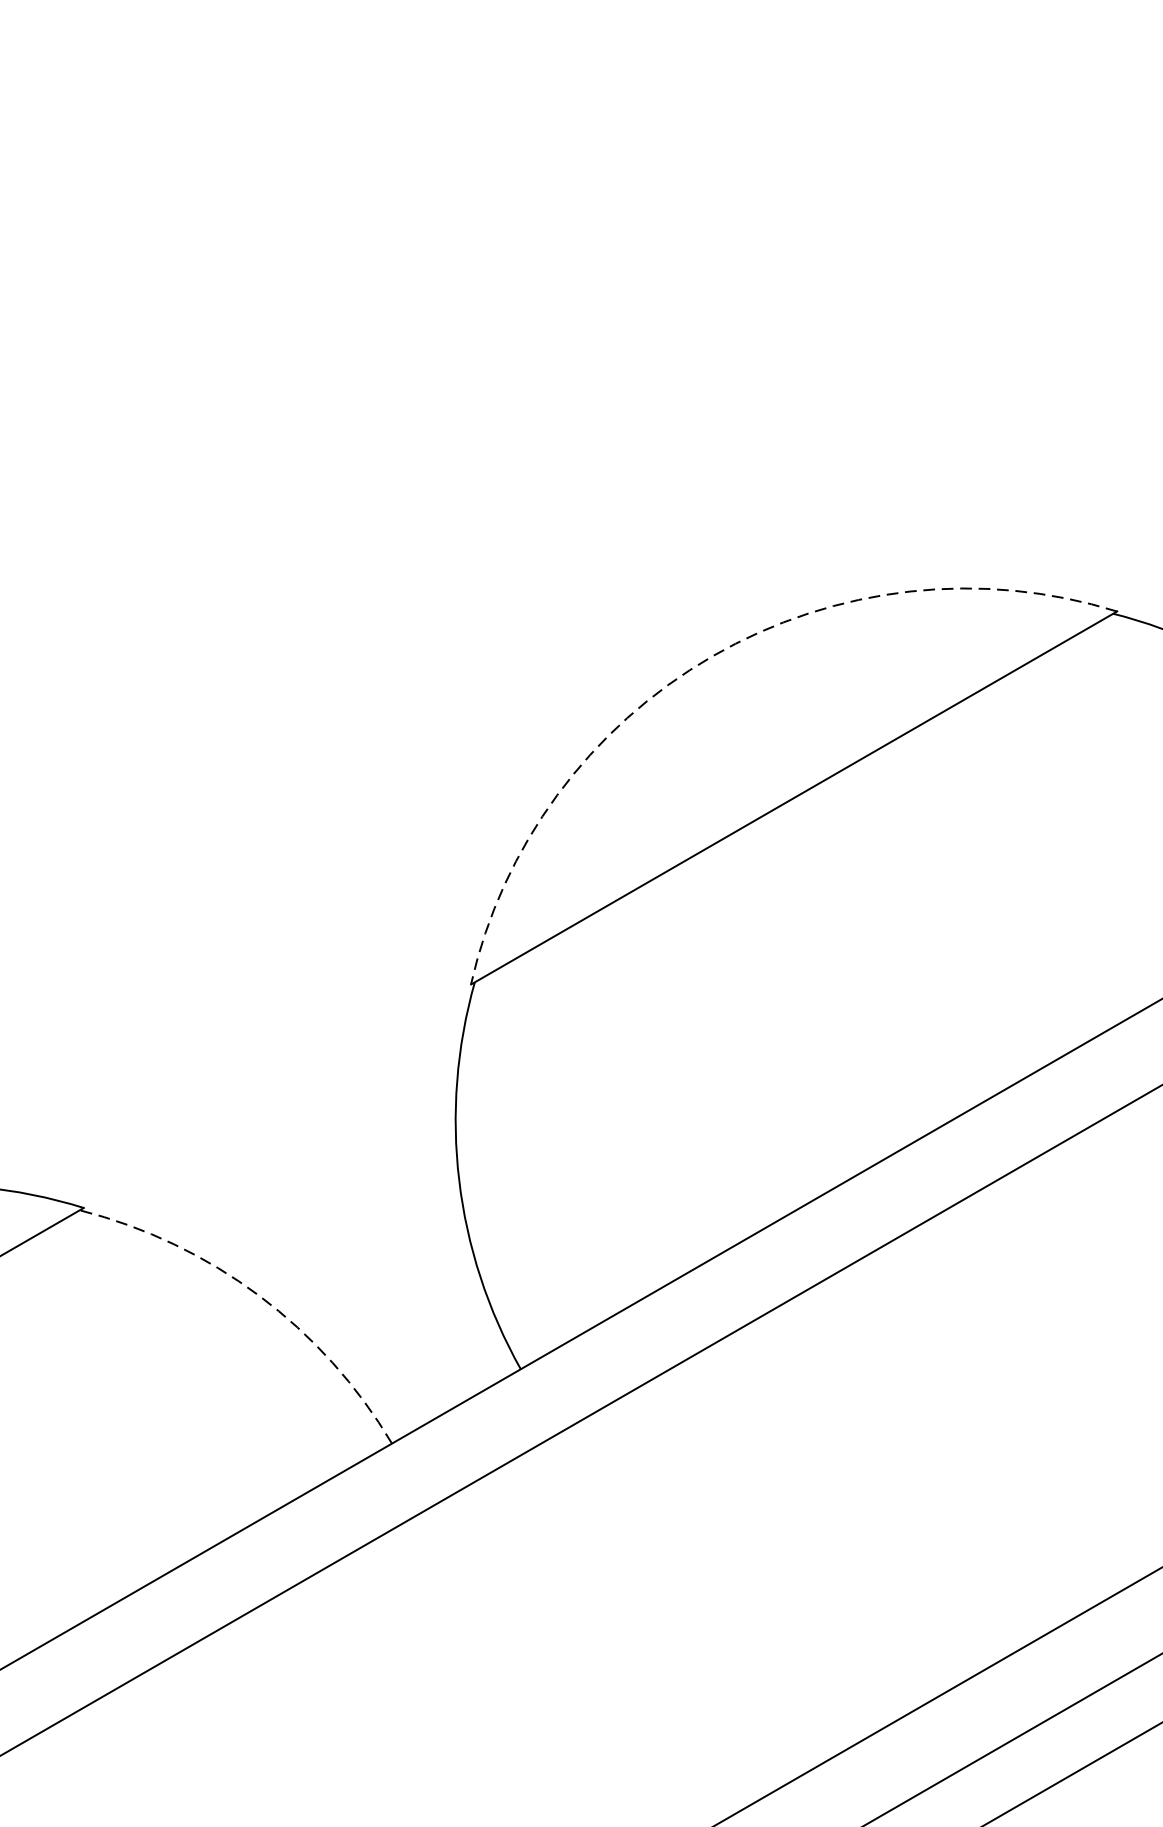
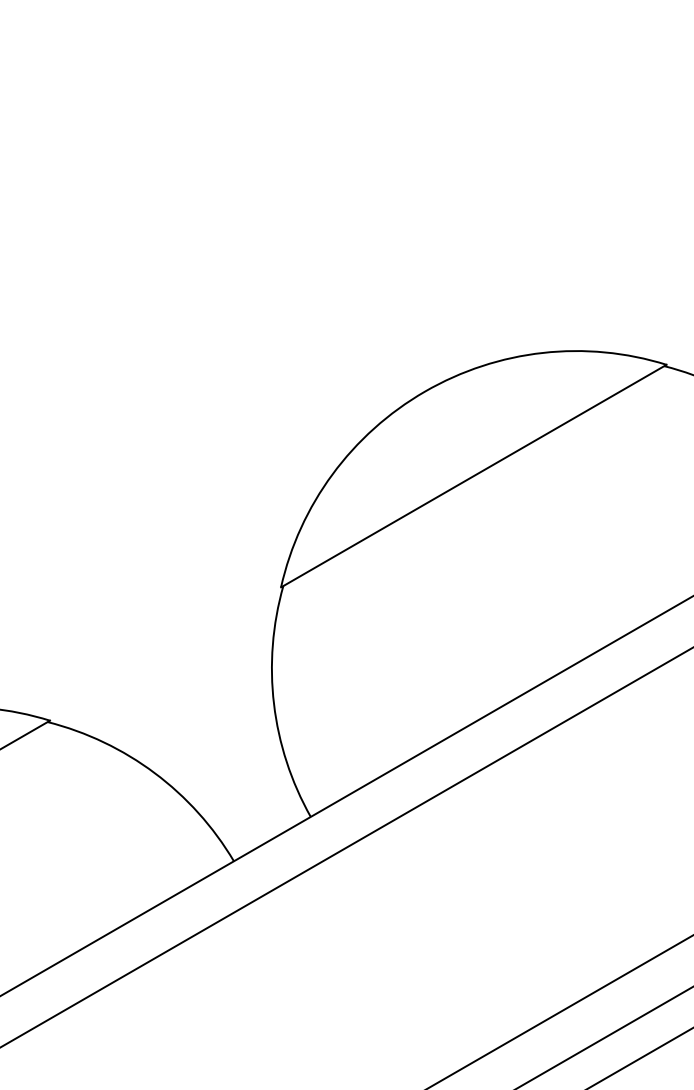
arc: (713, 656) -> (425, 391), dashed -> solid
arc: (258, 1296) -> (154, 773), dashed -> solid

